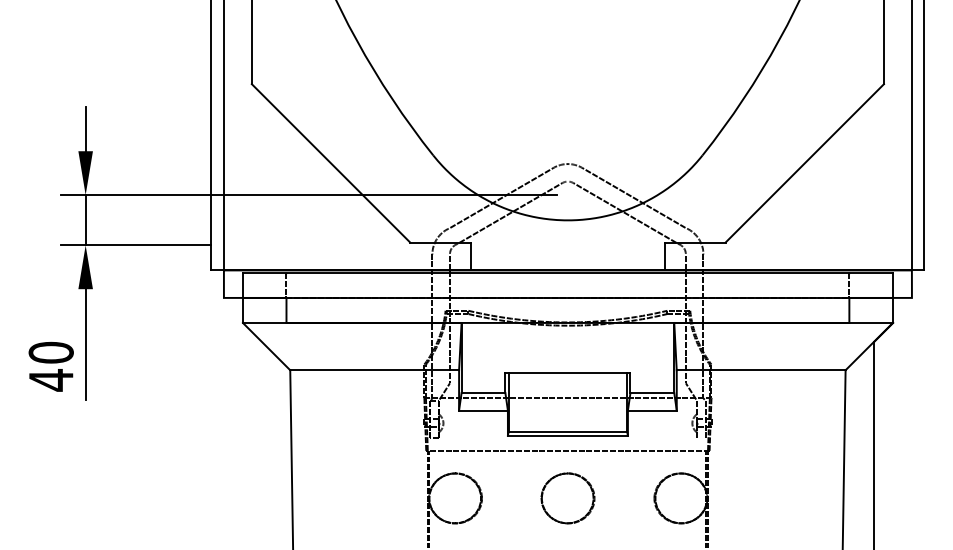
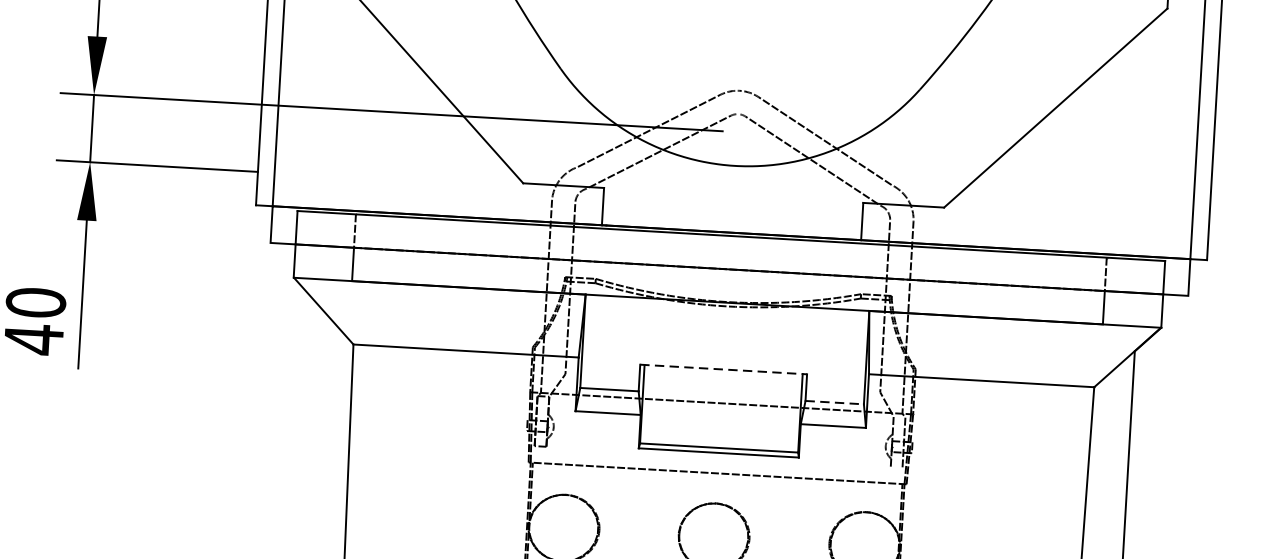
line: (567, 372) -> (723, 368), solid -> dashed
line: (652, 392) -> (834, 402), solid -> dashed

